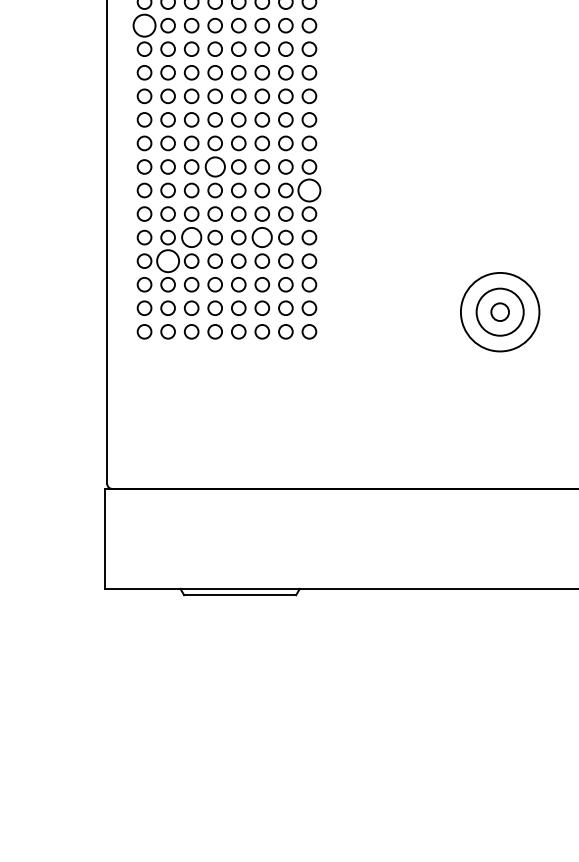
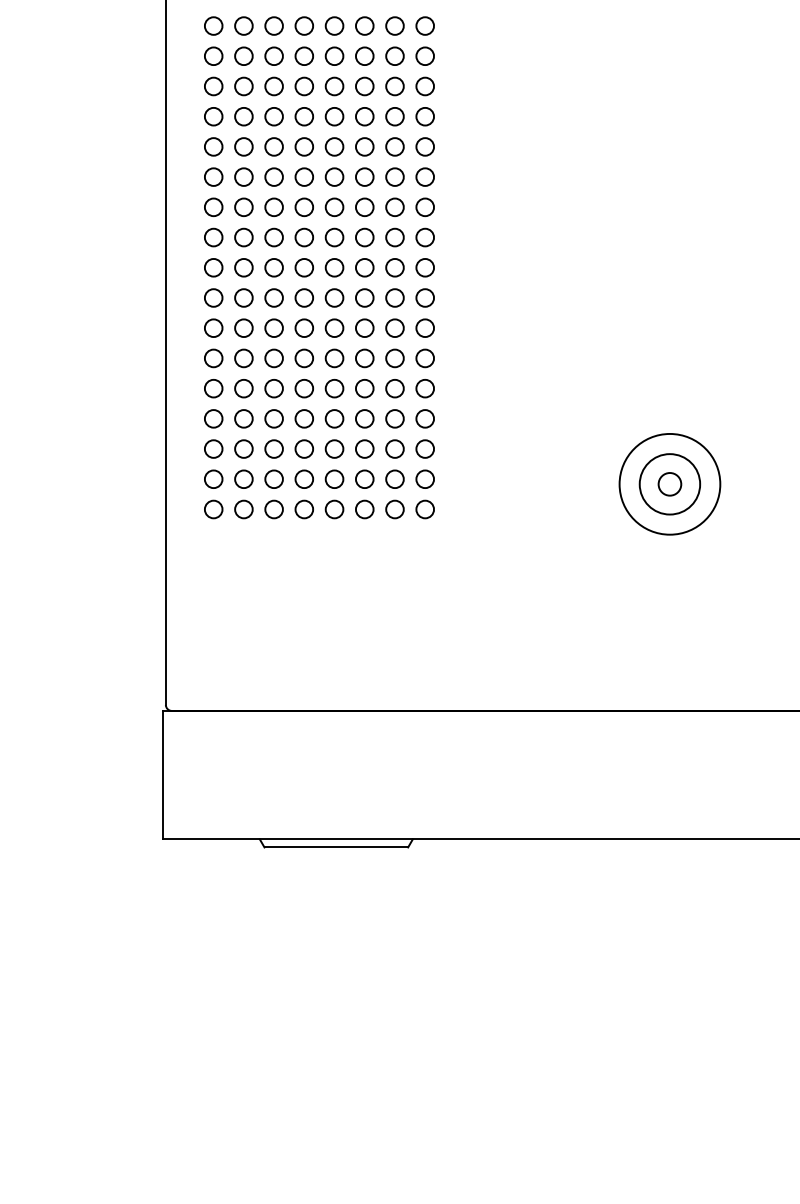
circle: (144, 25) -> (213, 116), size x0.62
circle: (214, 166) -> (303, 297), size x0.71
circle: (309, 190) -> (425, 328), size x0.62
circle: (191, 237) -> (273, 388), size x0.71
circle: (262, 237) -> (364, 388), size x0.71
circle: (167, 260) -> (243, 418), size x0.62

